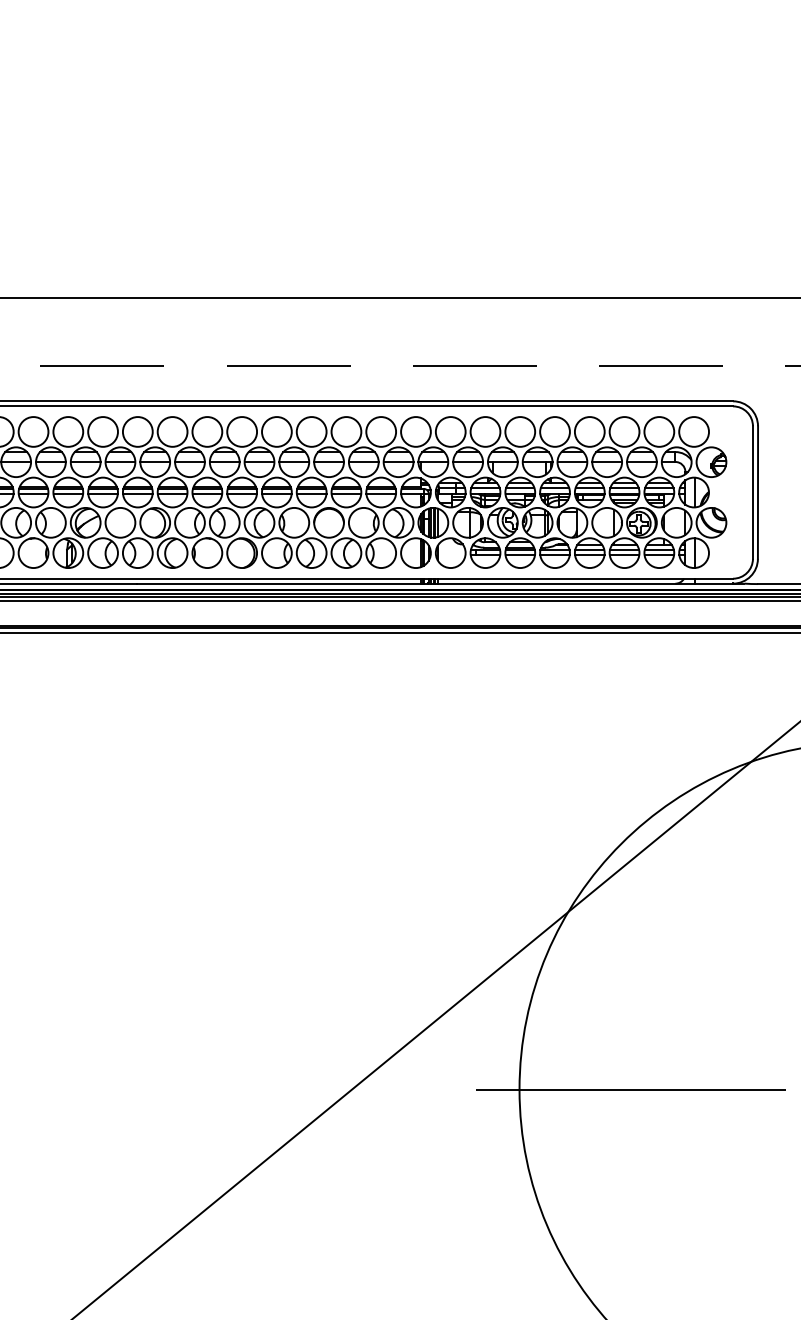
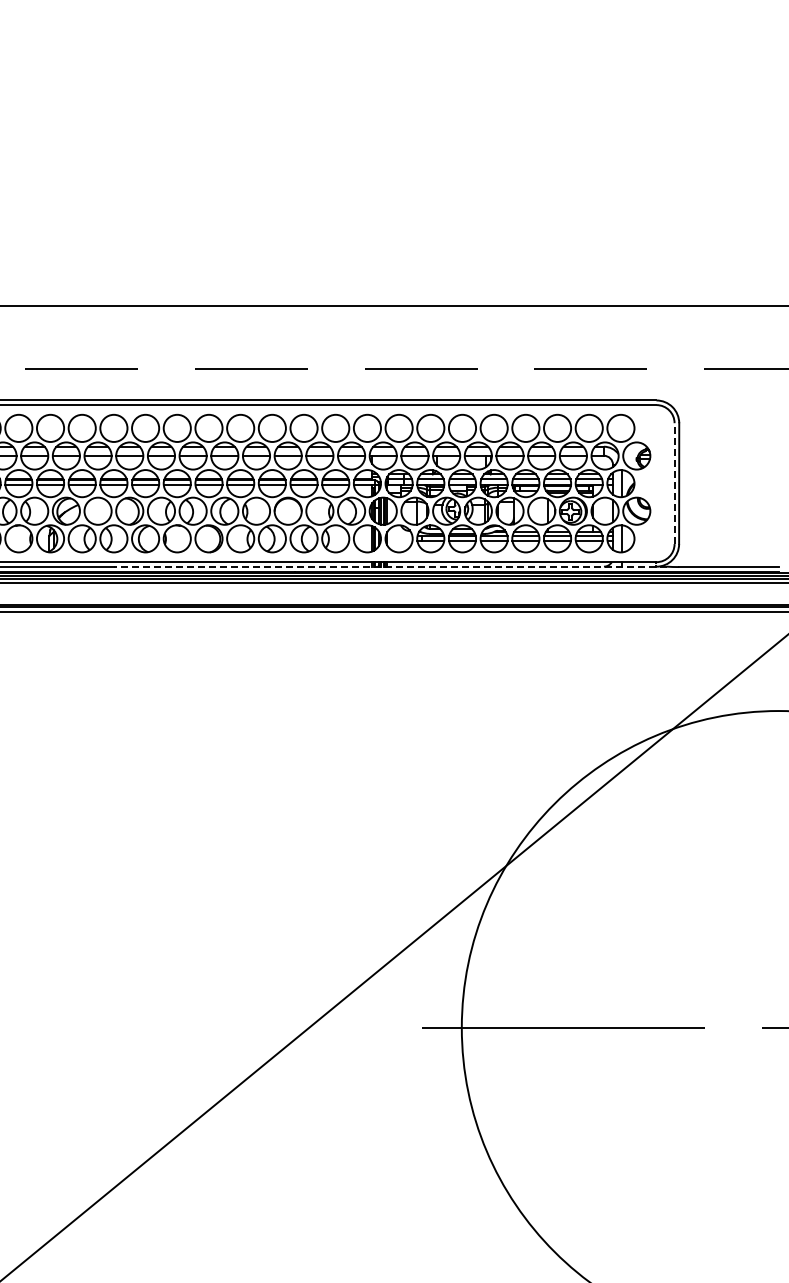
line: (752, 492) -> (674, 483), solid -> dashed
line: (441, 583) -> (390, 566), solid -> dashed

